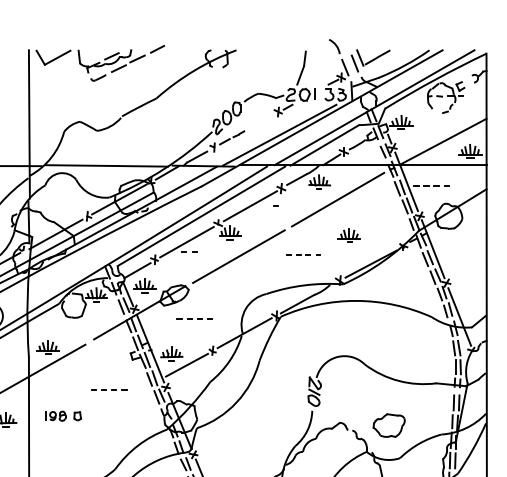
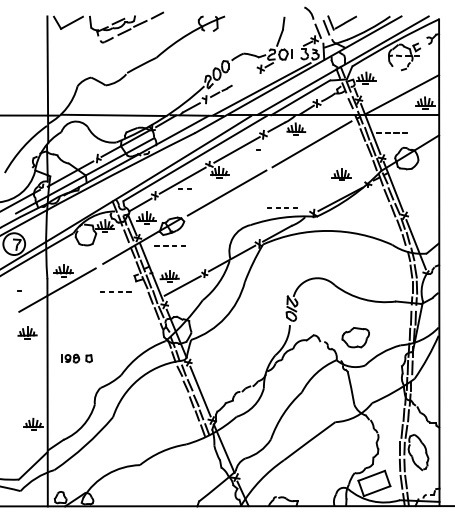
part: (349, 234) -> (341, 174), moved
line: (301, 254) -> (280, 207), moved
line: (192, 317) -> (168, 245), moved
line: (106, 389) -> (113, 291), moved
part: (62, 416) -> (76, 358), moved

